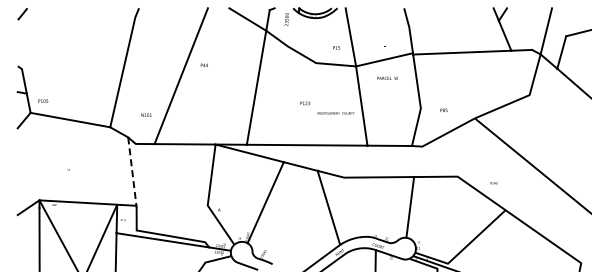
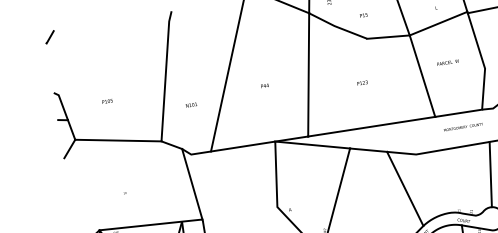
text: (336, 47) -> (363, 14), moved
text: (203, 64) -> (263, 85), moved
text: (387, 77) -> (447, 61), moved
text: (43, 100) -> (107, 100), moved
text: (335, 113) -> (462, 127), moved
text: (146, 114) -> (191, 104), moved
line: (132, 172) -> (192, 185), dashed -> solid

